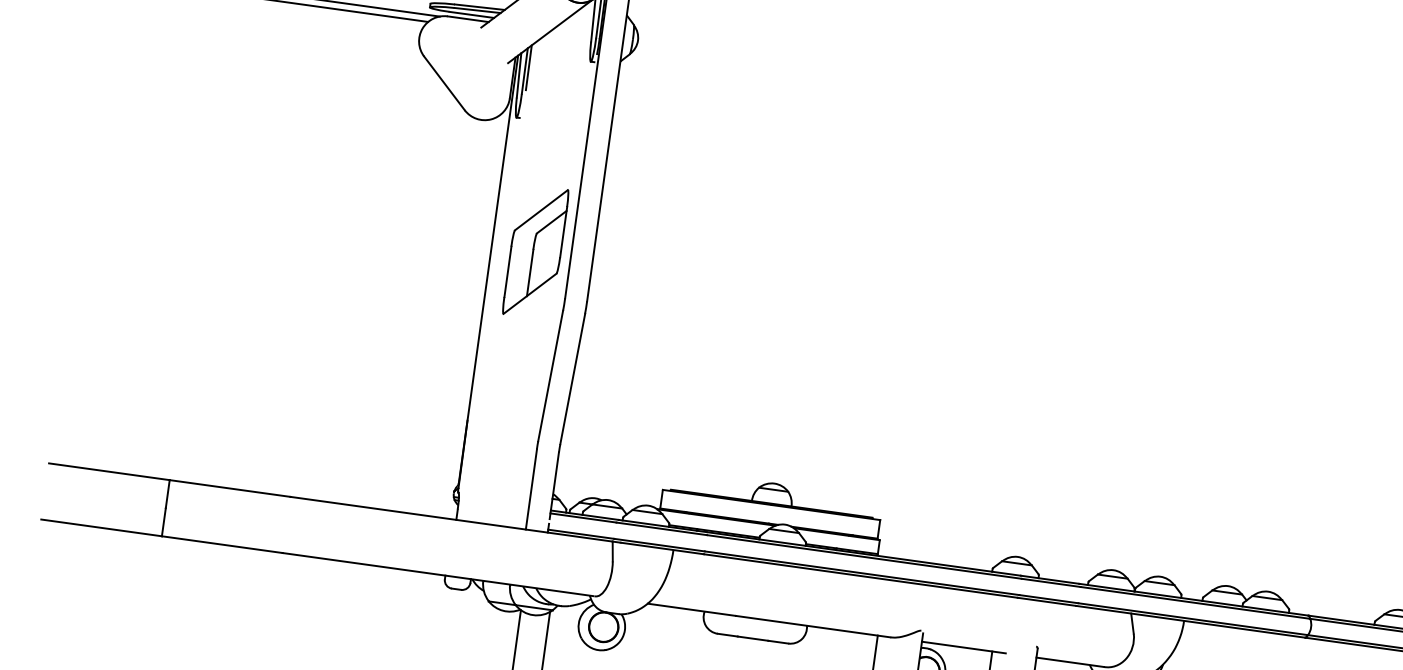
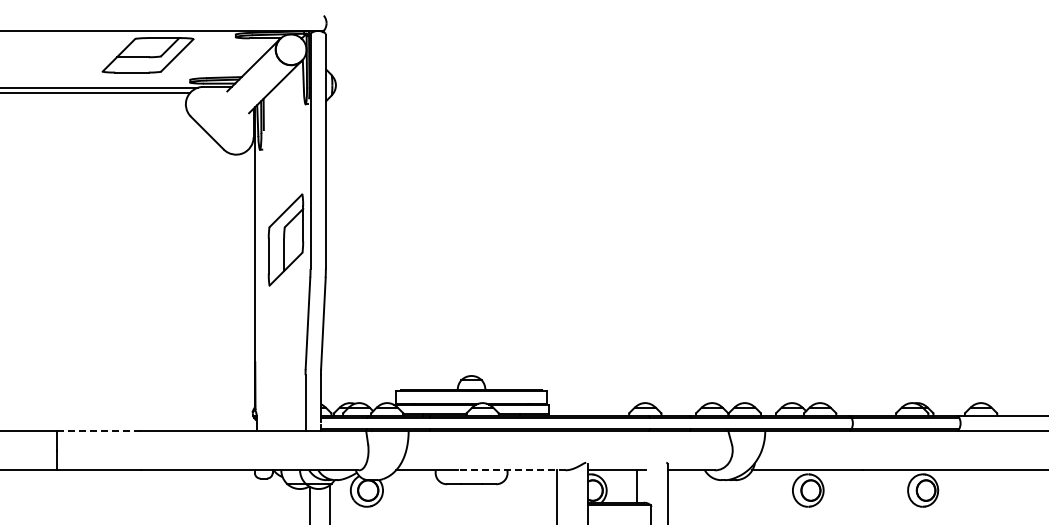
line: (229, 488) -> (98, 431), solid -> dashed
line: (812, 626) -> (511, 470), solid -> dashed

